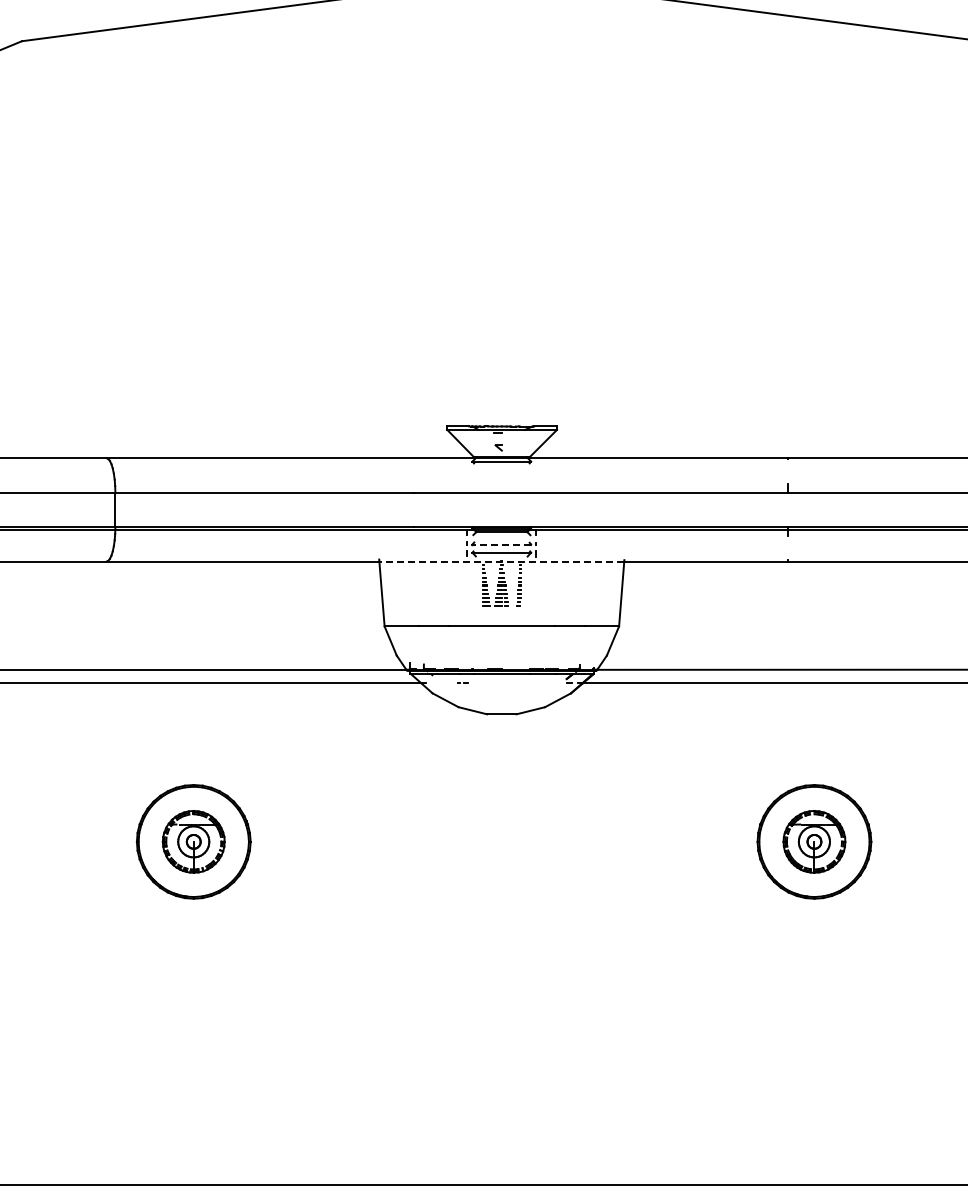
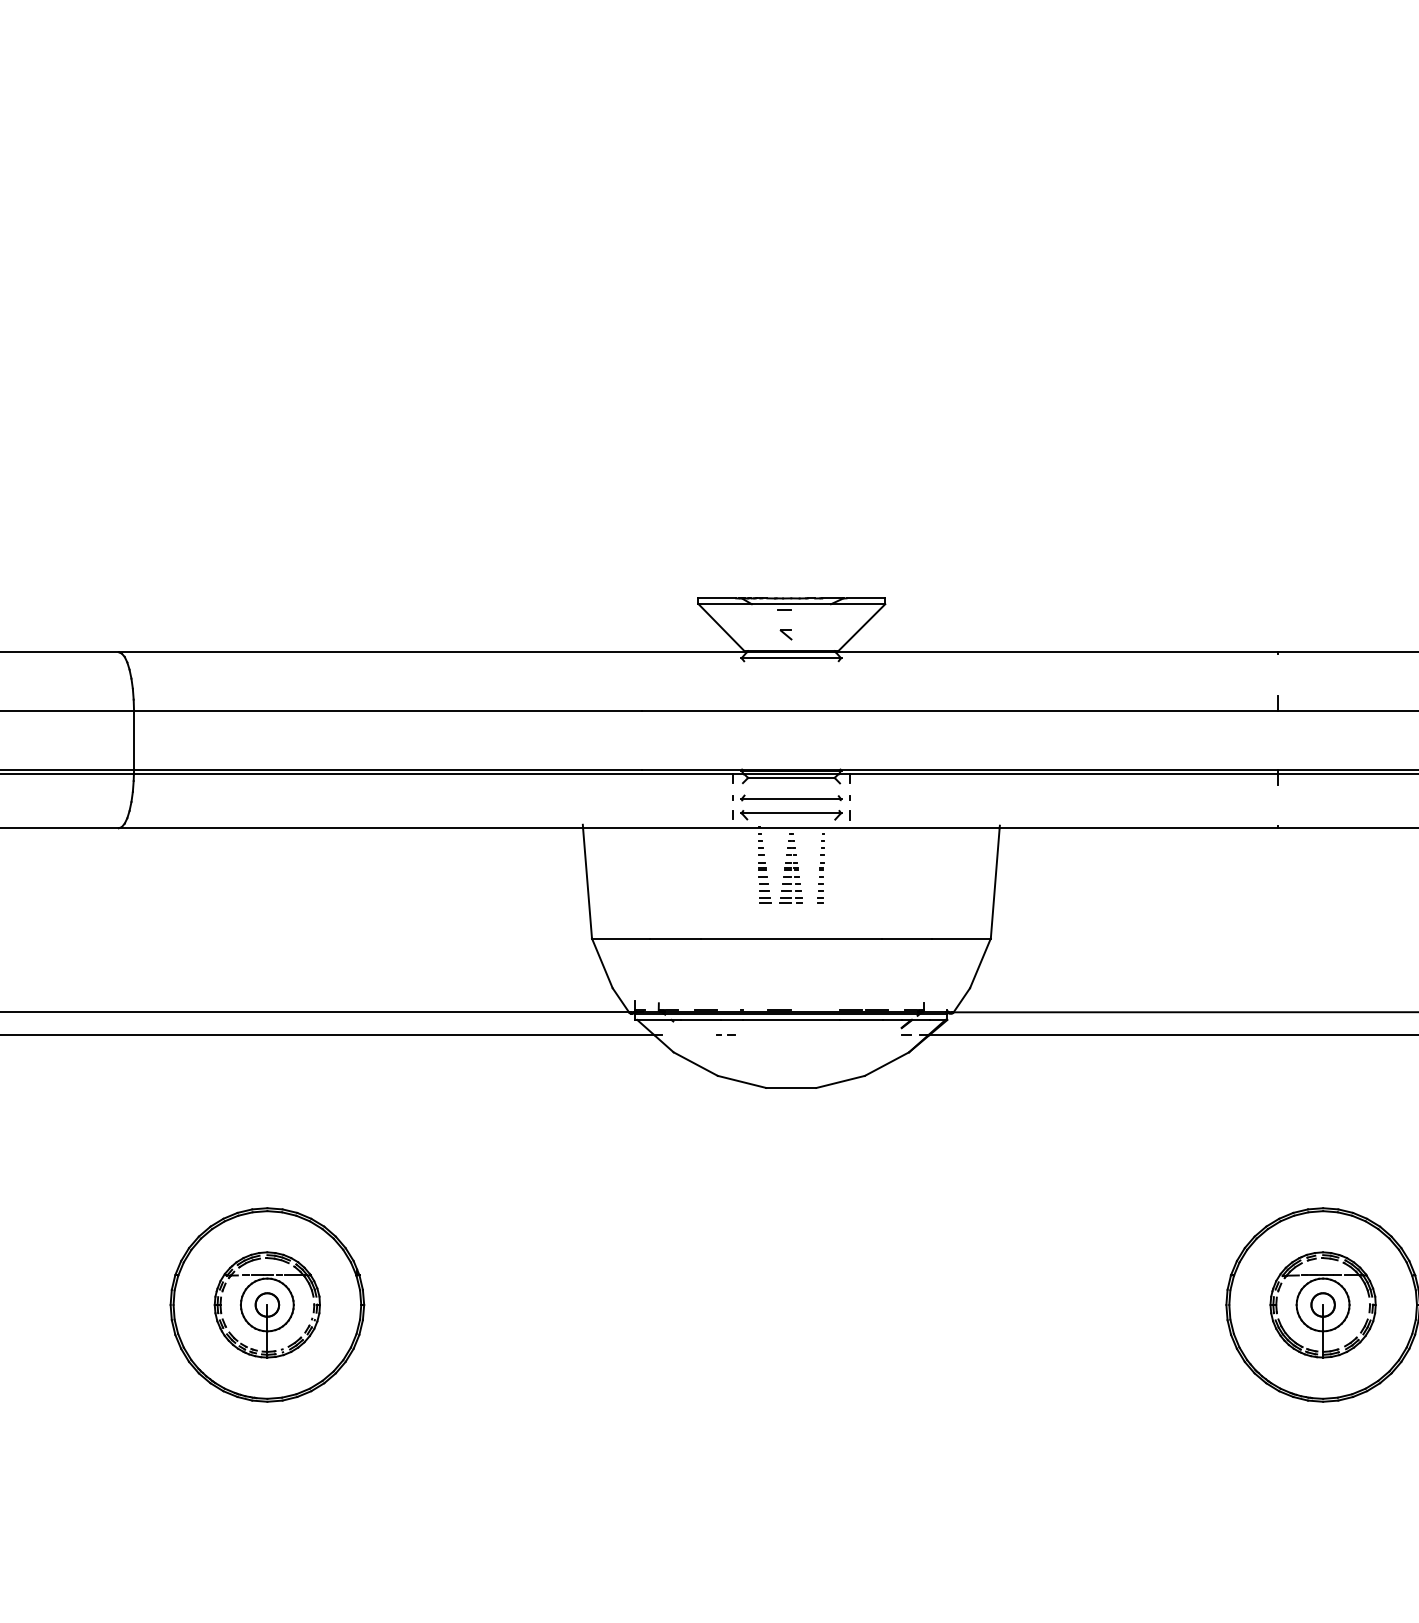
line: (501, 544) -> (790, 799), dashed -> solid
line: (501, 561) -> (790, 828), dashed -> solid

